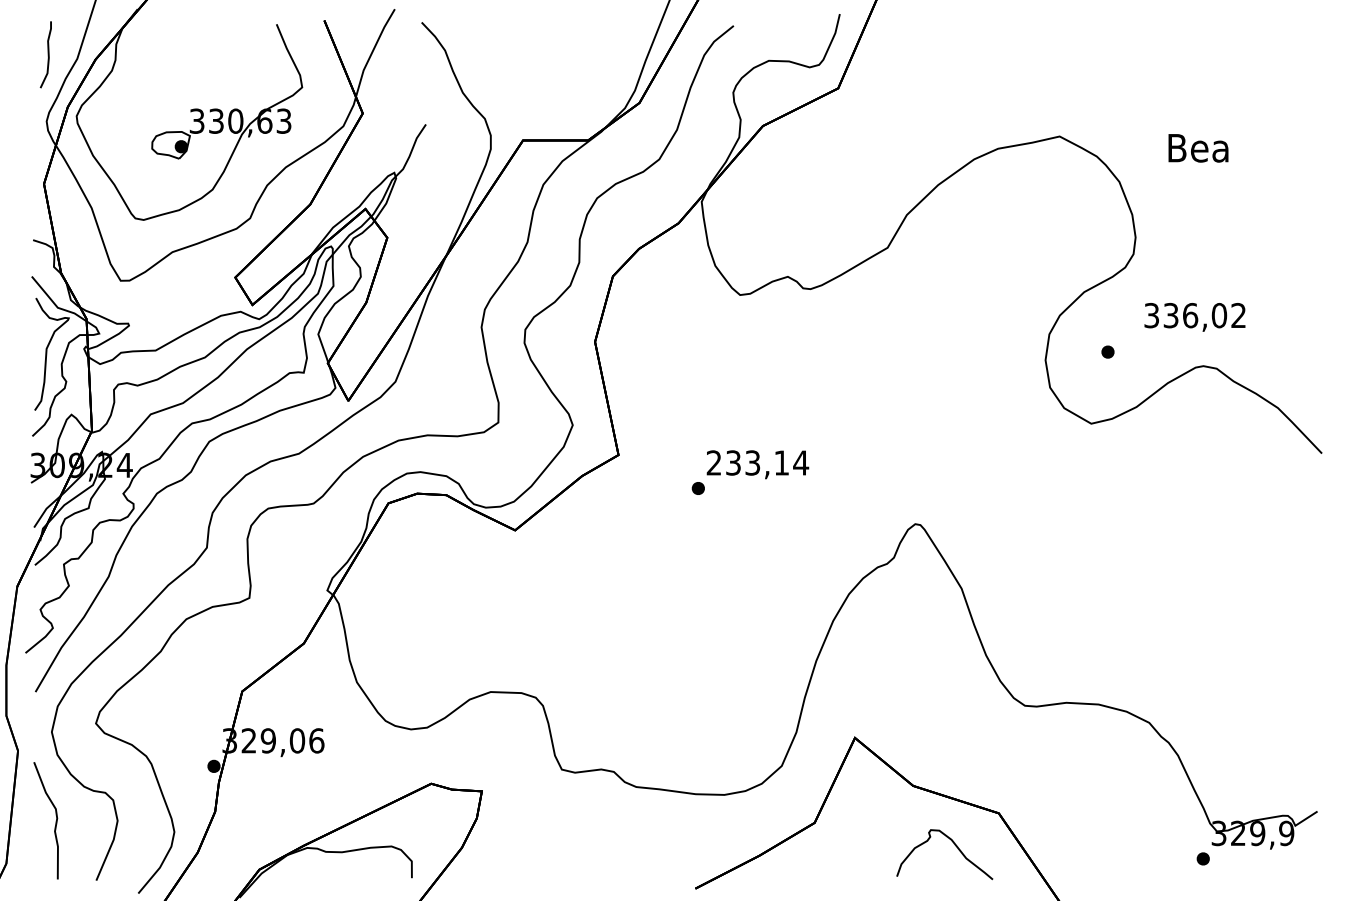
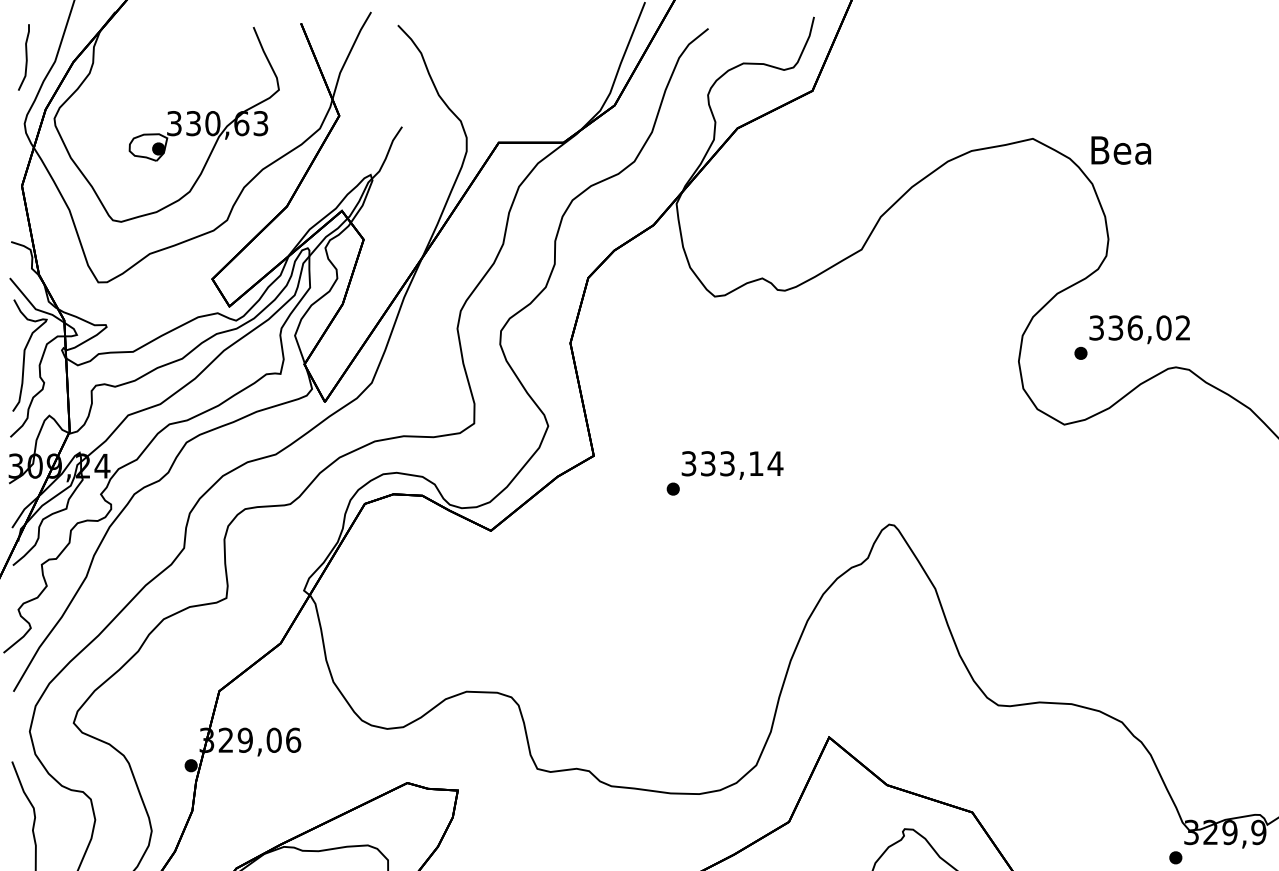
text: (1198, 148) -> (1121, 150), moved
text: (1194, 317) -> (1139, 329), moved
text: (713, 462) -> (688, 463), 233,14 -> 333,14

